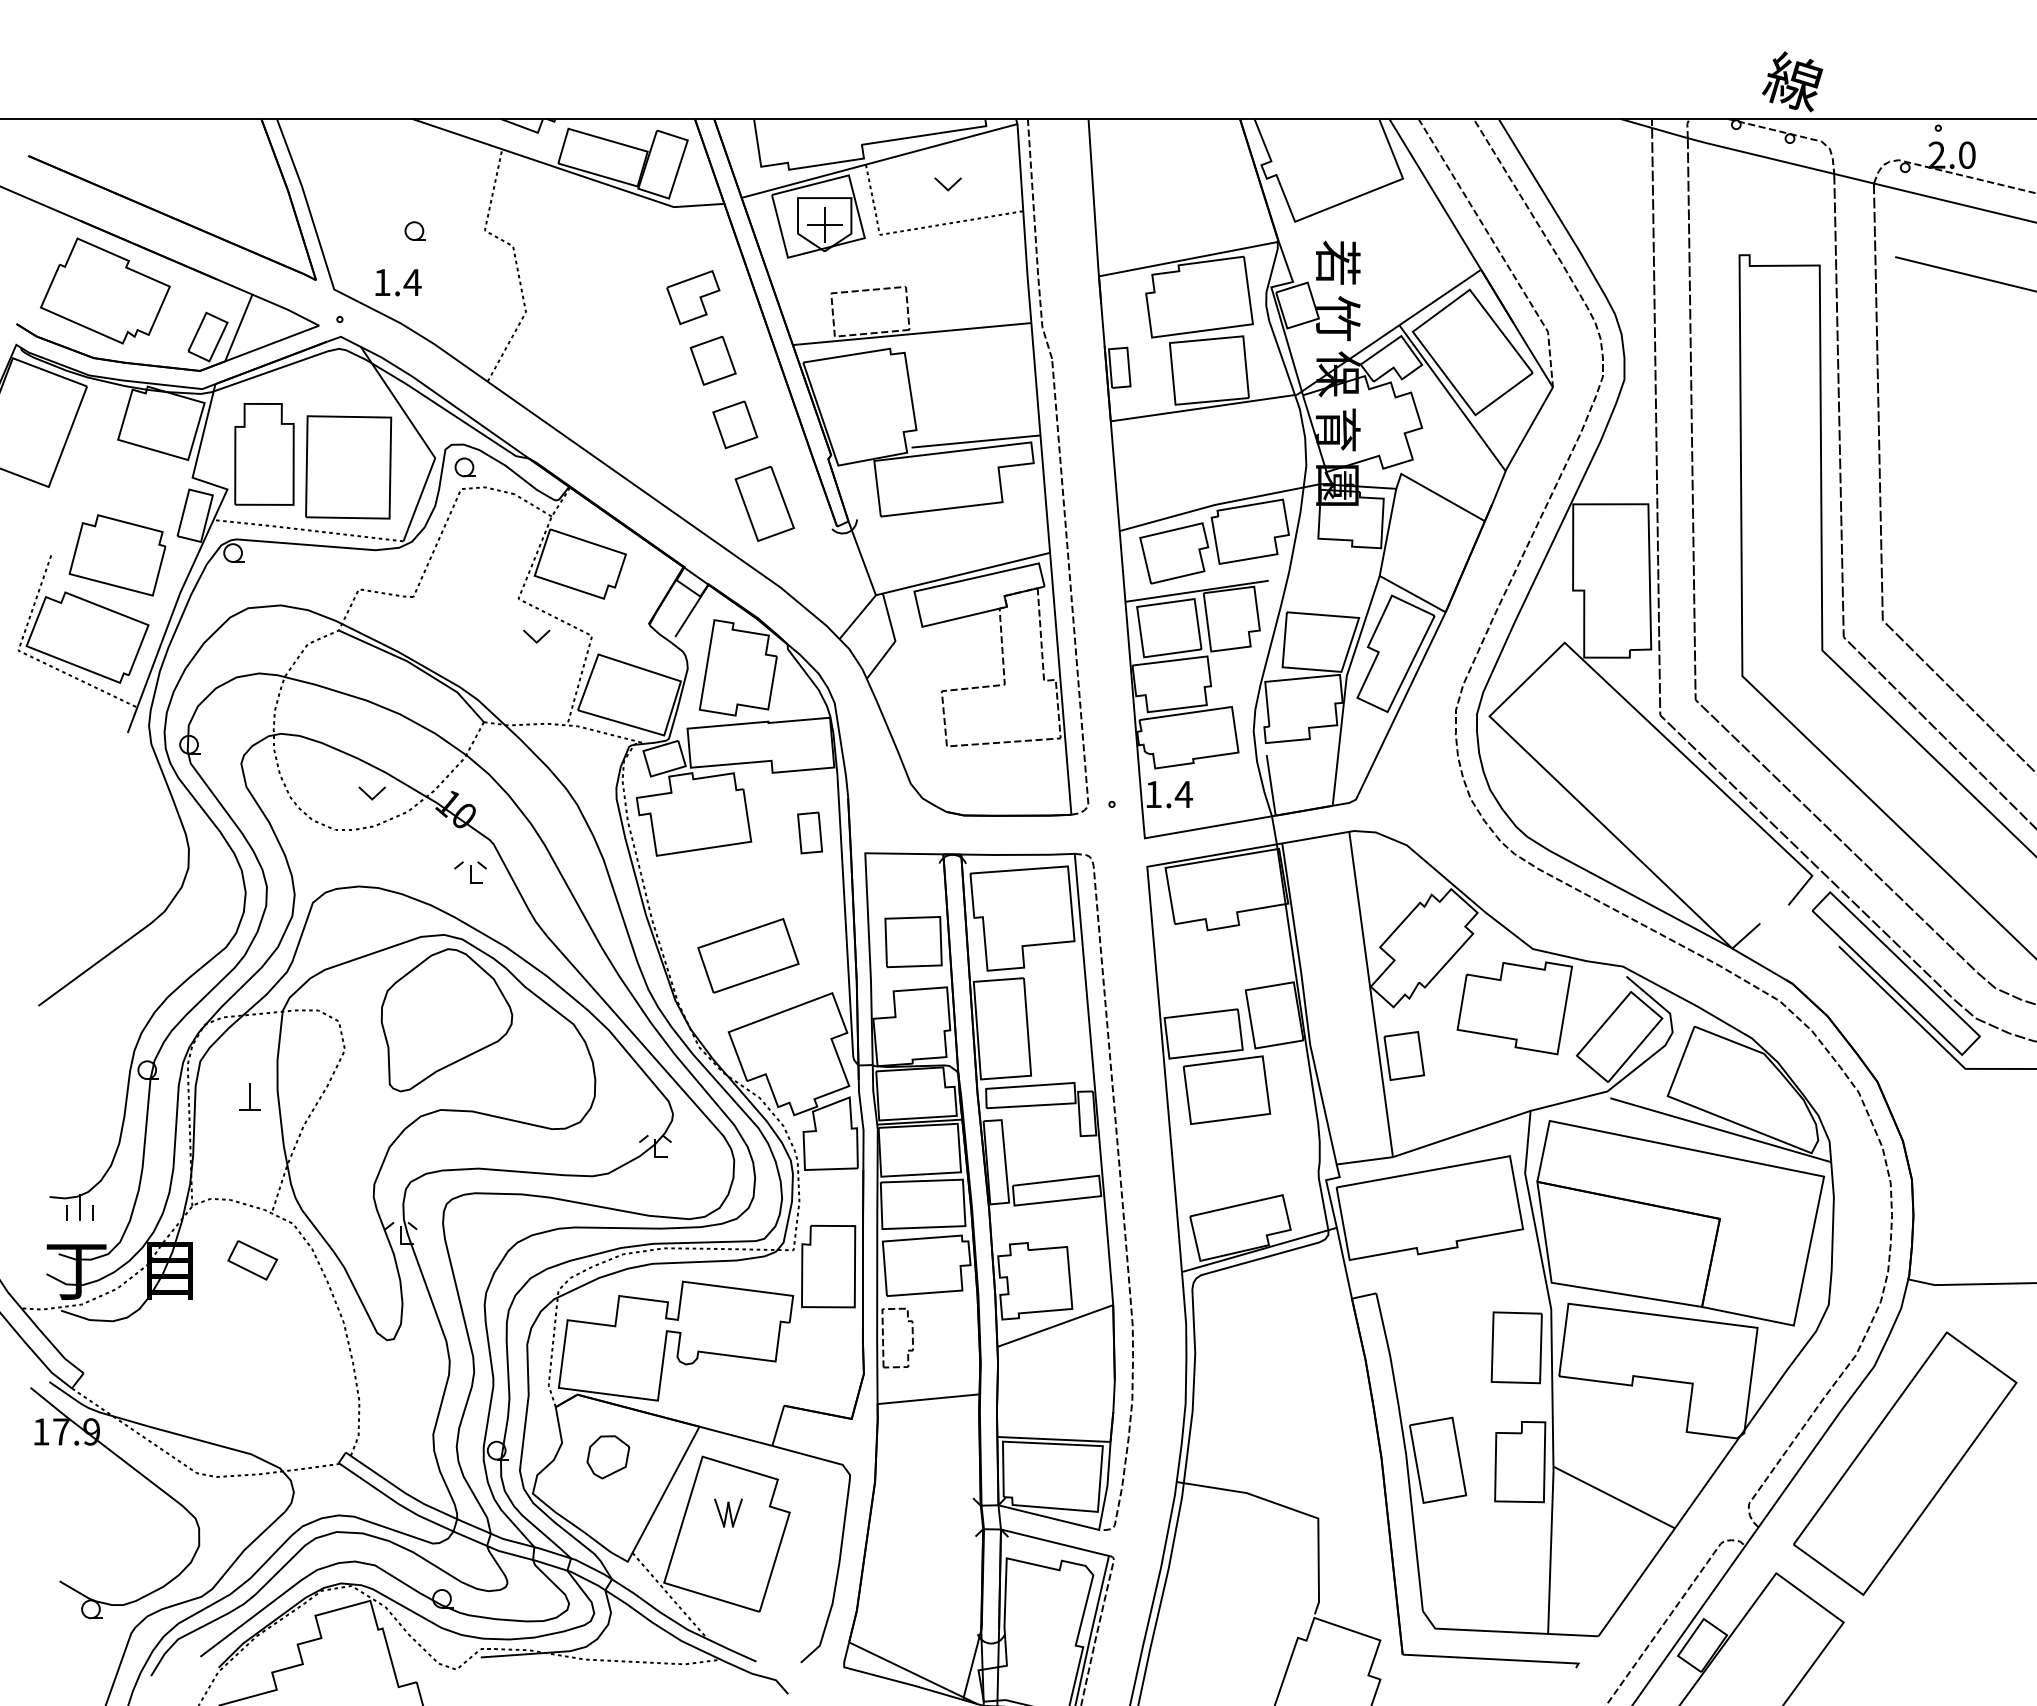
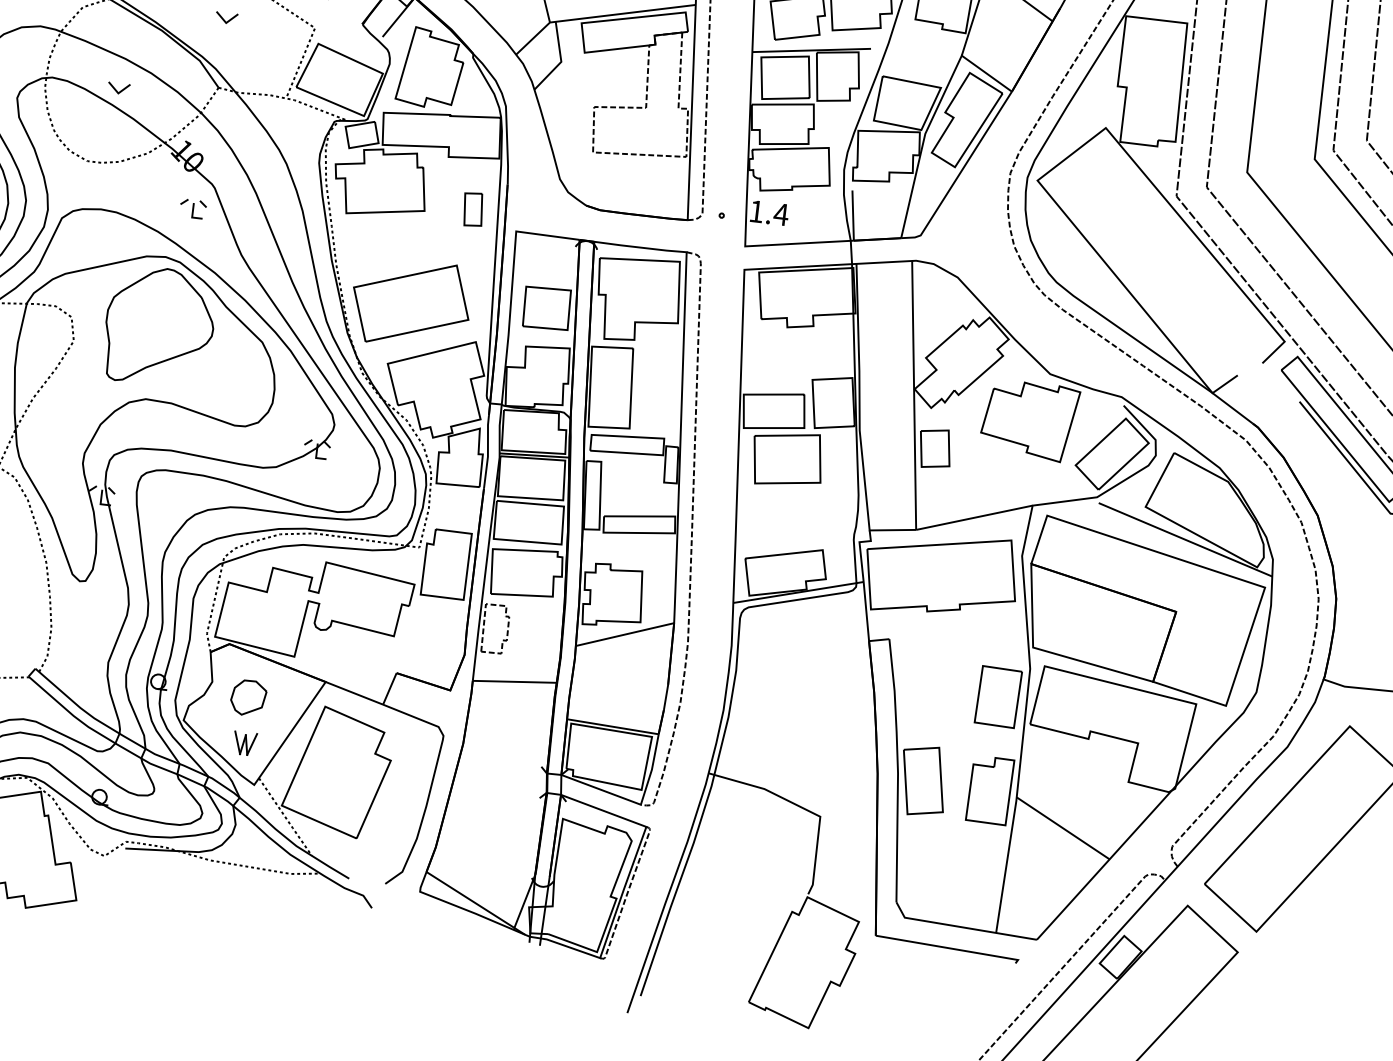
part: (536, 636) -> (226, 18), moved
part: (371, 793) -> (118, 88), moved
part: (748, 955) -> (411, 303), size x1.43
part: (728, 1512) -> (244, 743), moved

